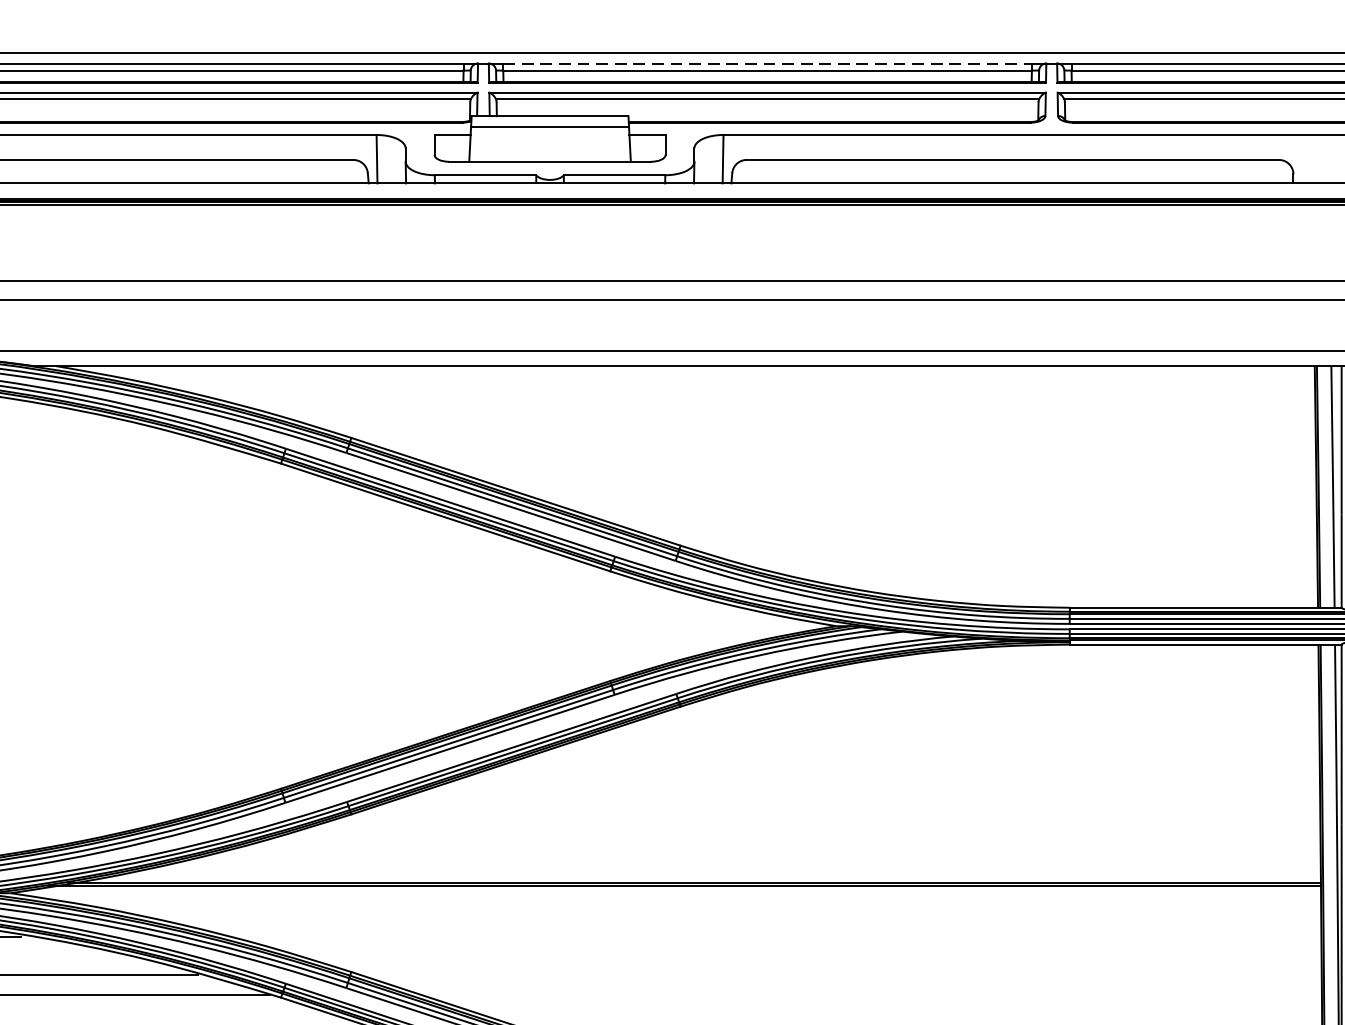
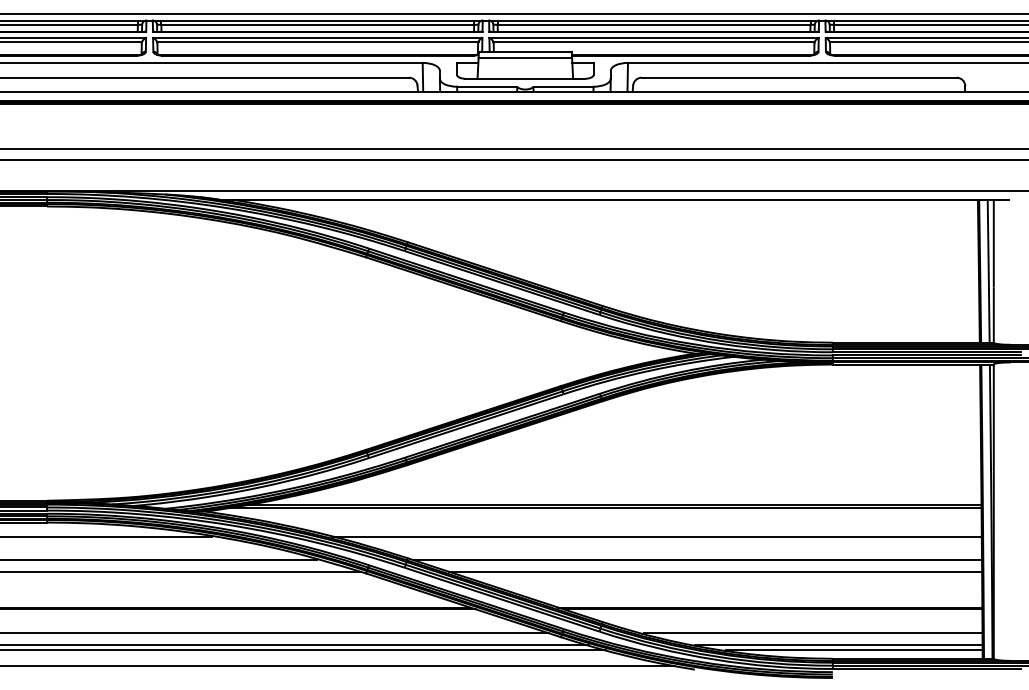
line: (768, 63) -> (654, 20), dashed -> solid
line: (771, 936) -> (656, 537), added
line: (840, 975) -> (697, 560), added
line: (871, 994) -> (715, 571), added

